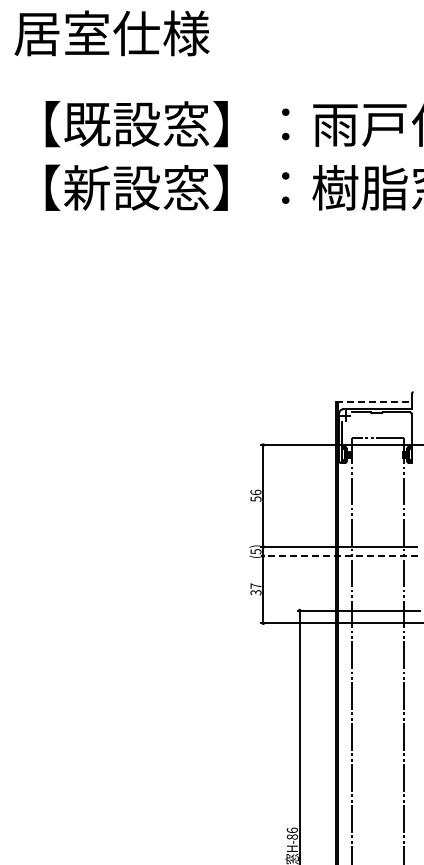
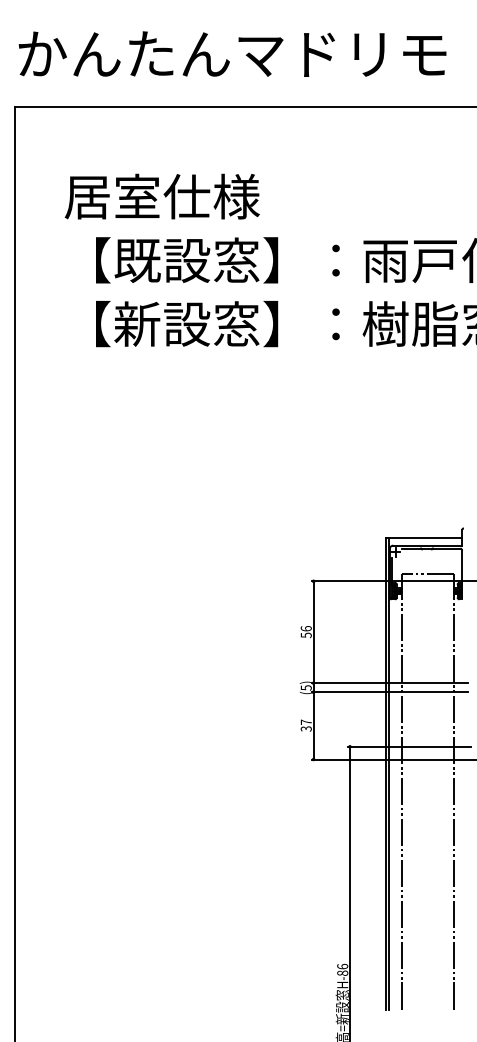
text: (111, 33) -> (161, 196), moved
line: (374, 402) -> (424, 538), dashed -> solid
line: (339, 556) -> (389, 692), dashed -> solid

